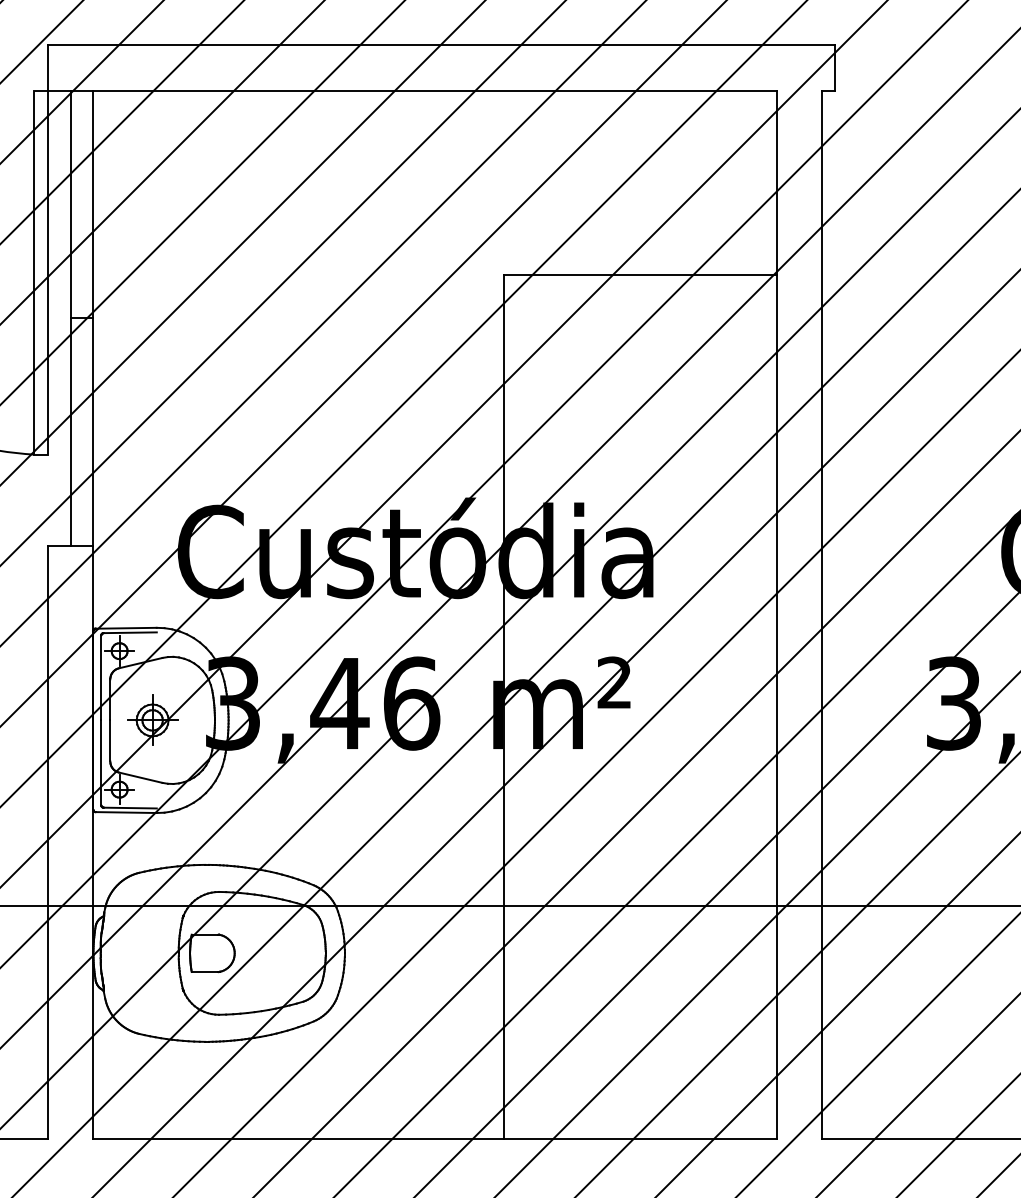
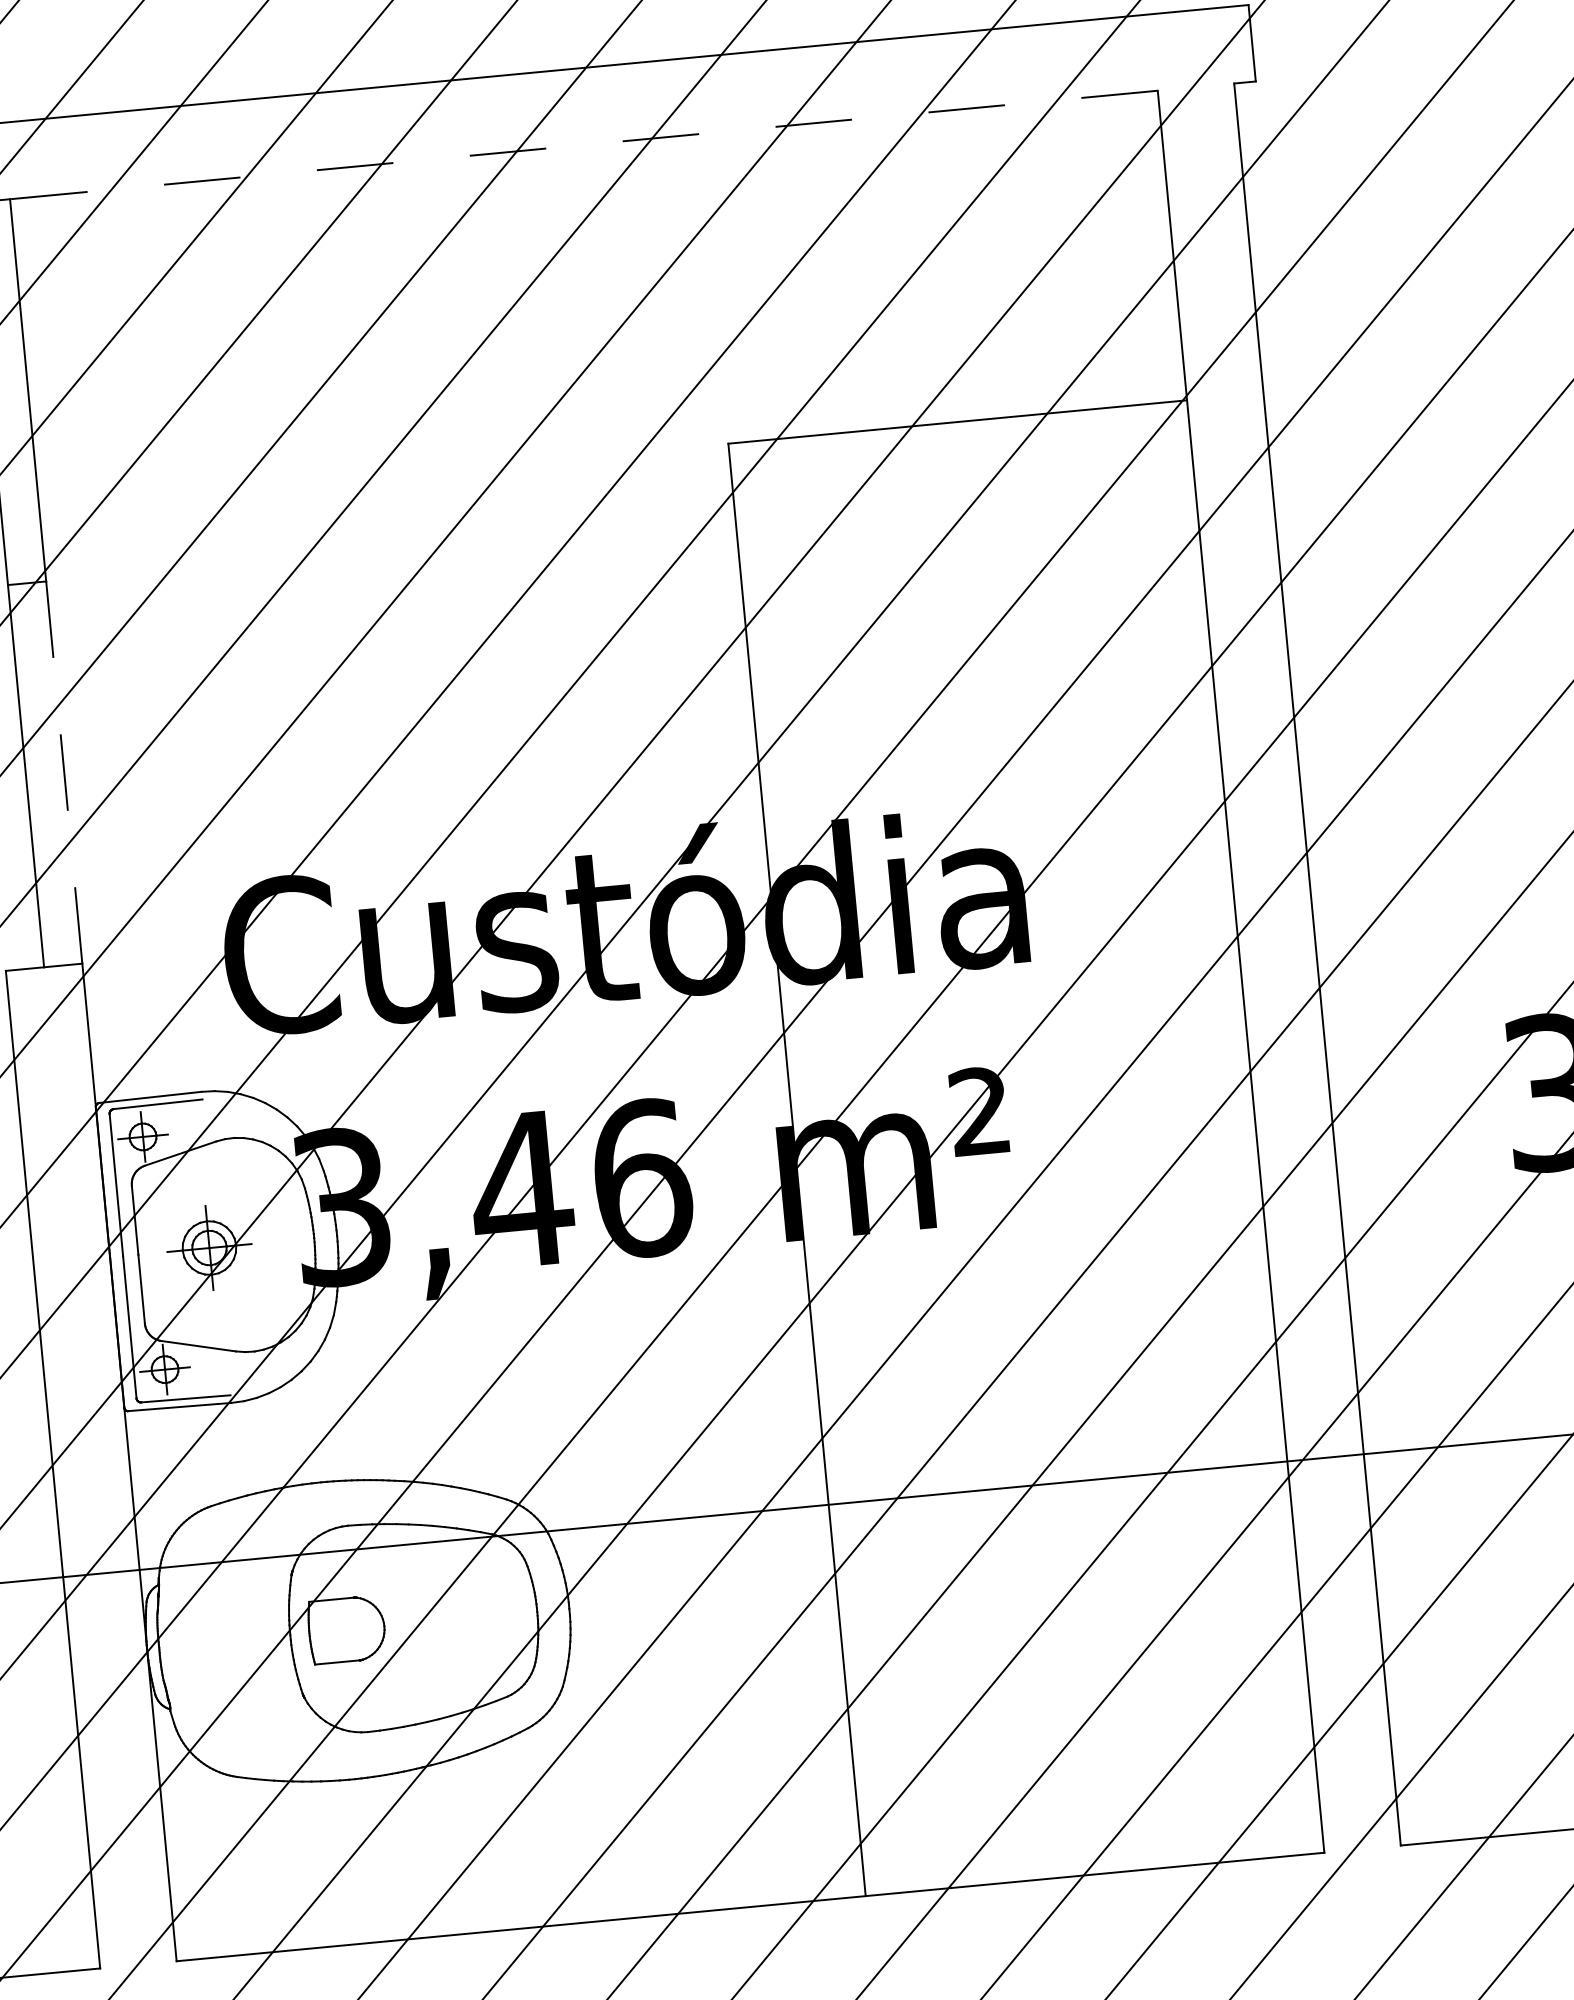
line: (435, 90) -> (584, 144), solid -> dashed
line: (93, 431) -> (64, 771), solid -> dashed

